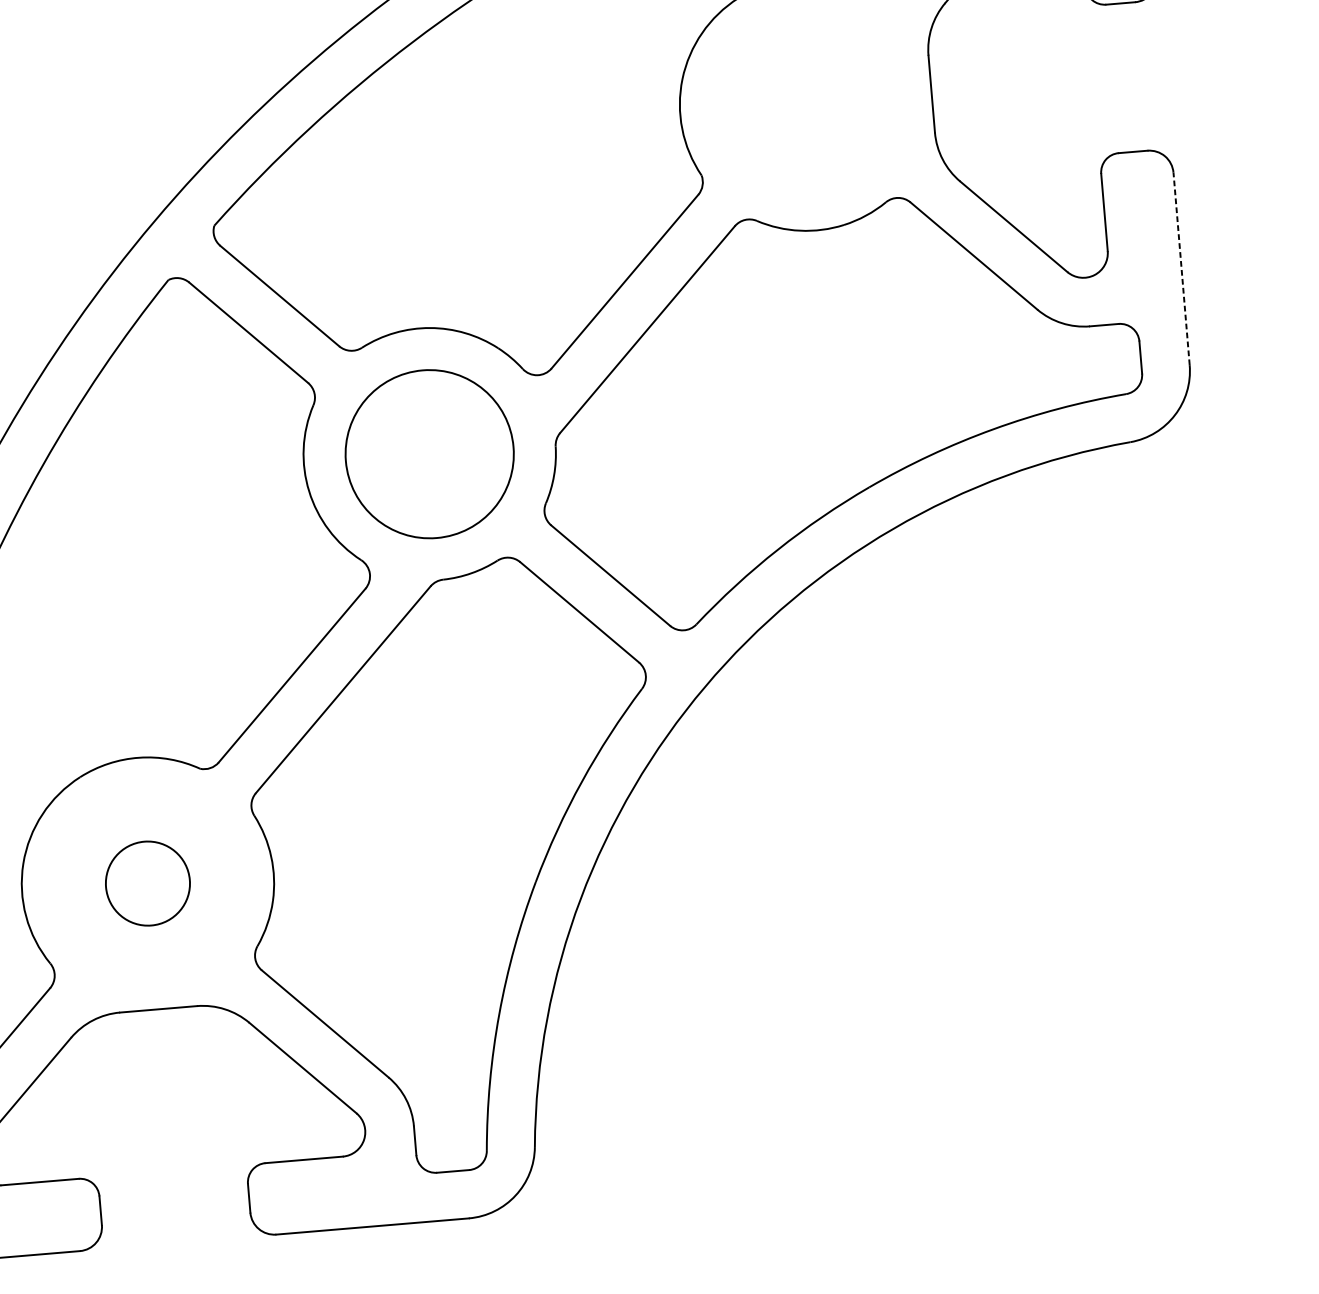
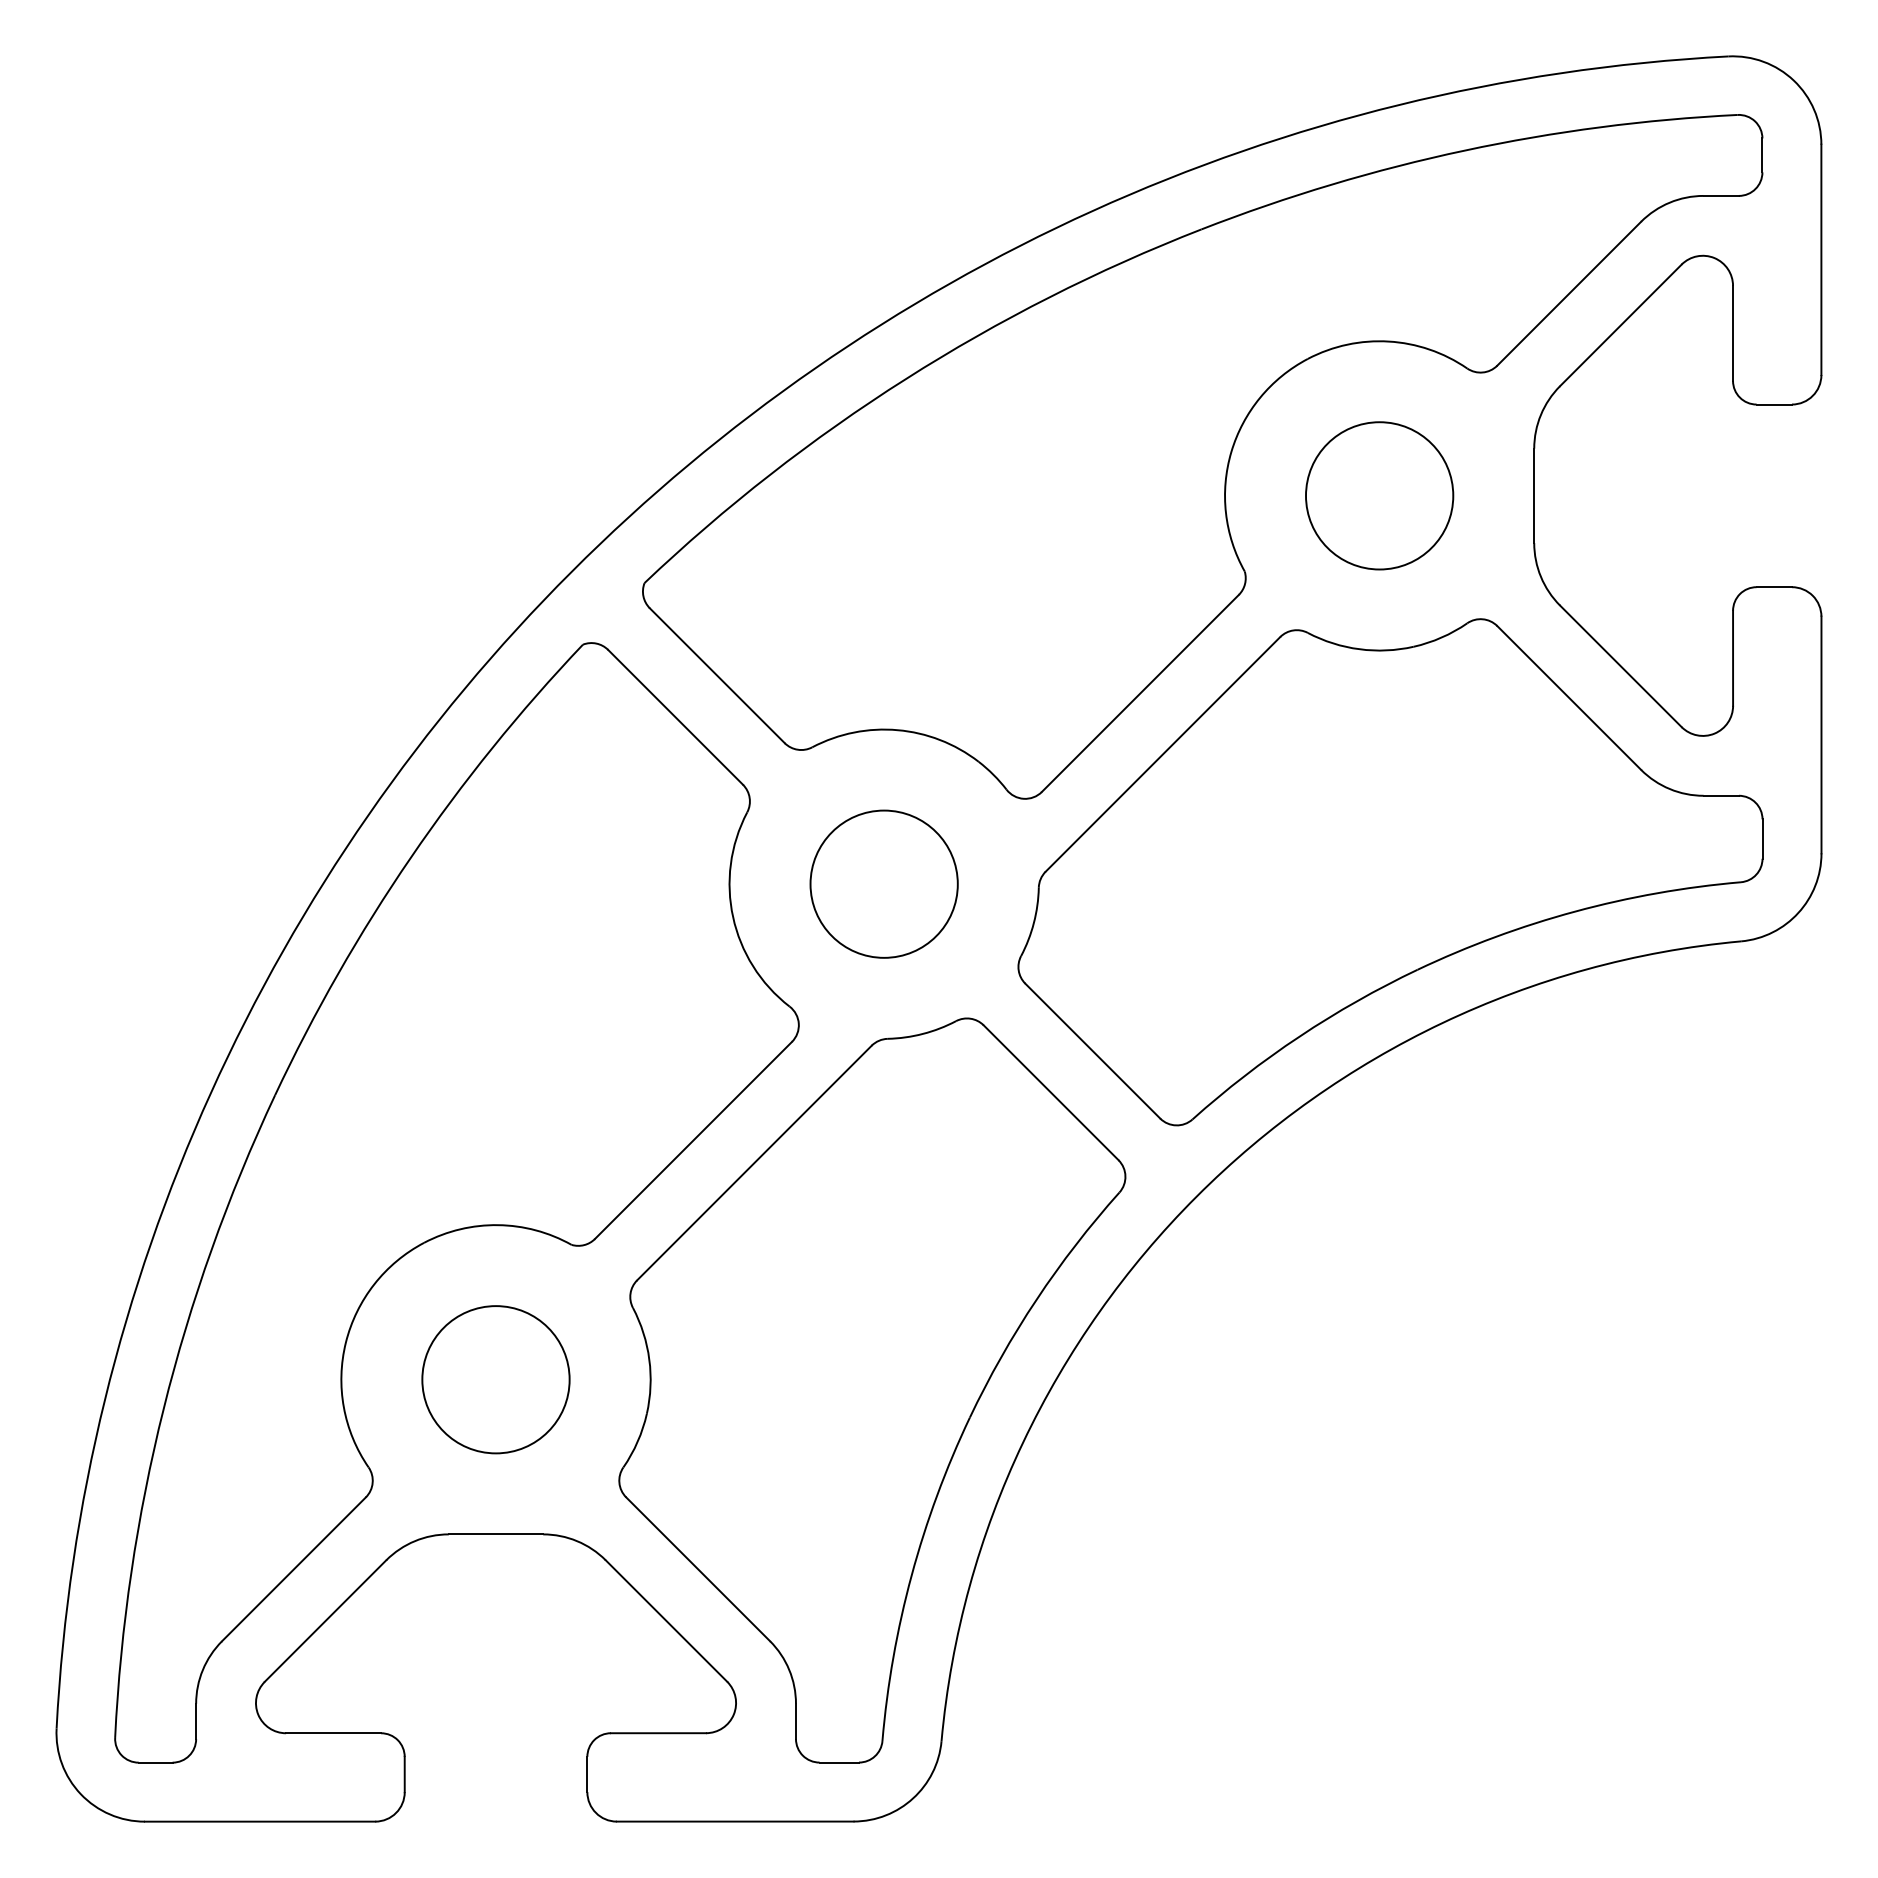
circle: (805, 104) -> (1379, 495), added
line: (1181, 268) -> (1821, 734), dashed -> solid
circle: (429, 453) -> (883, 883), size x0.71
circle: (147, 883) -> (495, 1379), size x1.43

